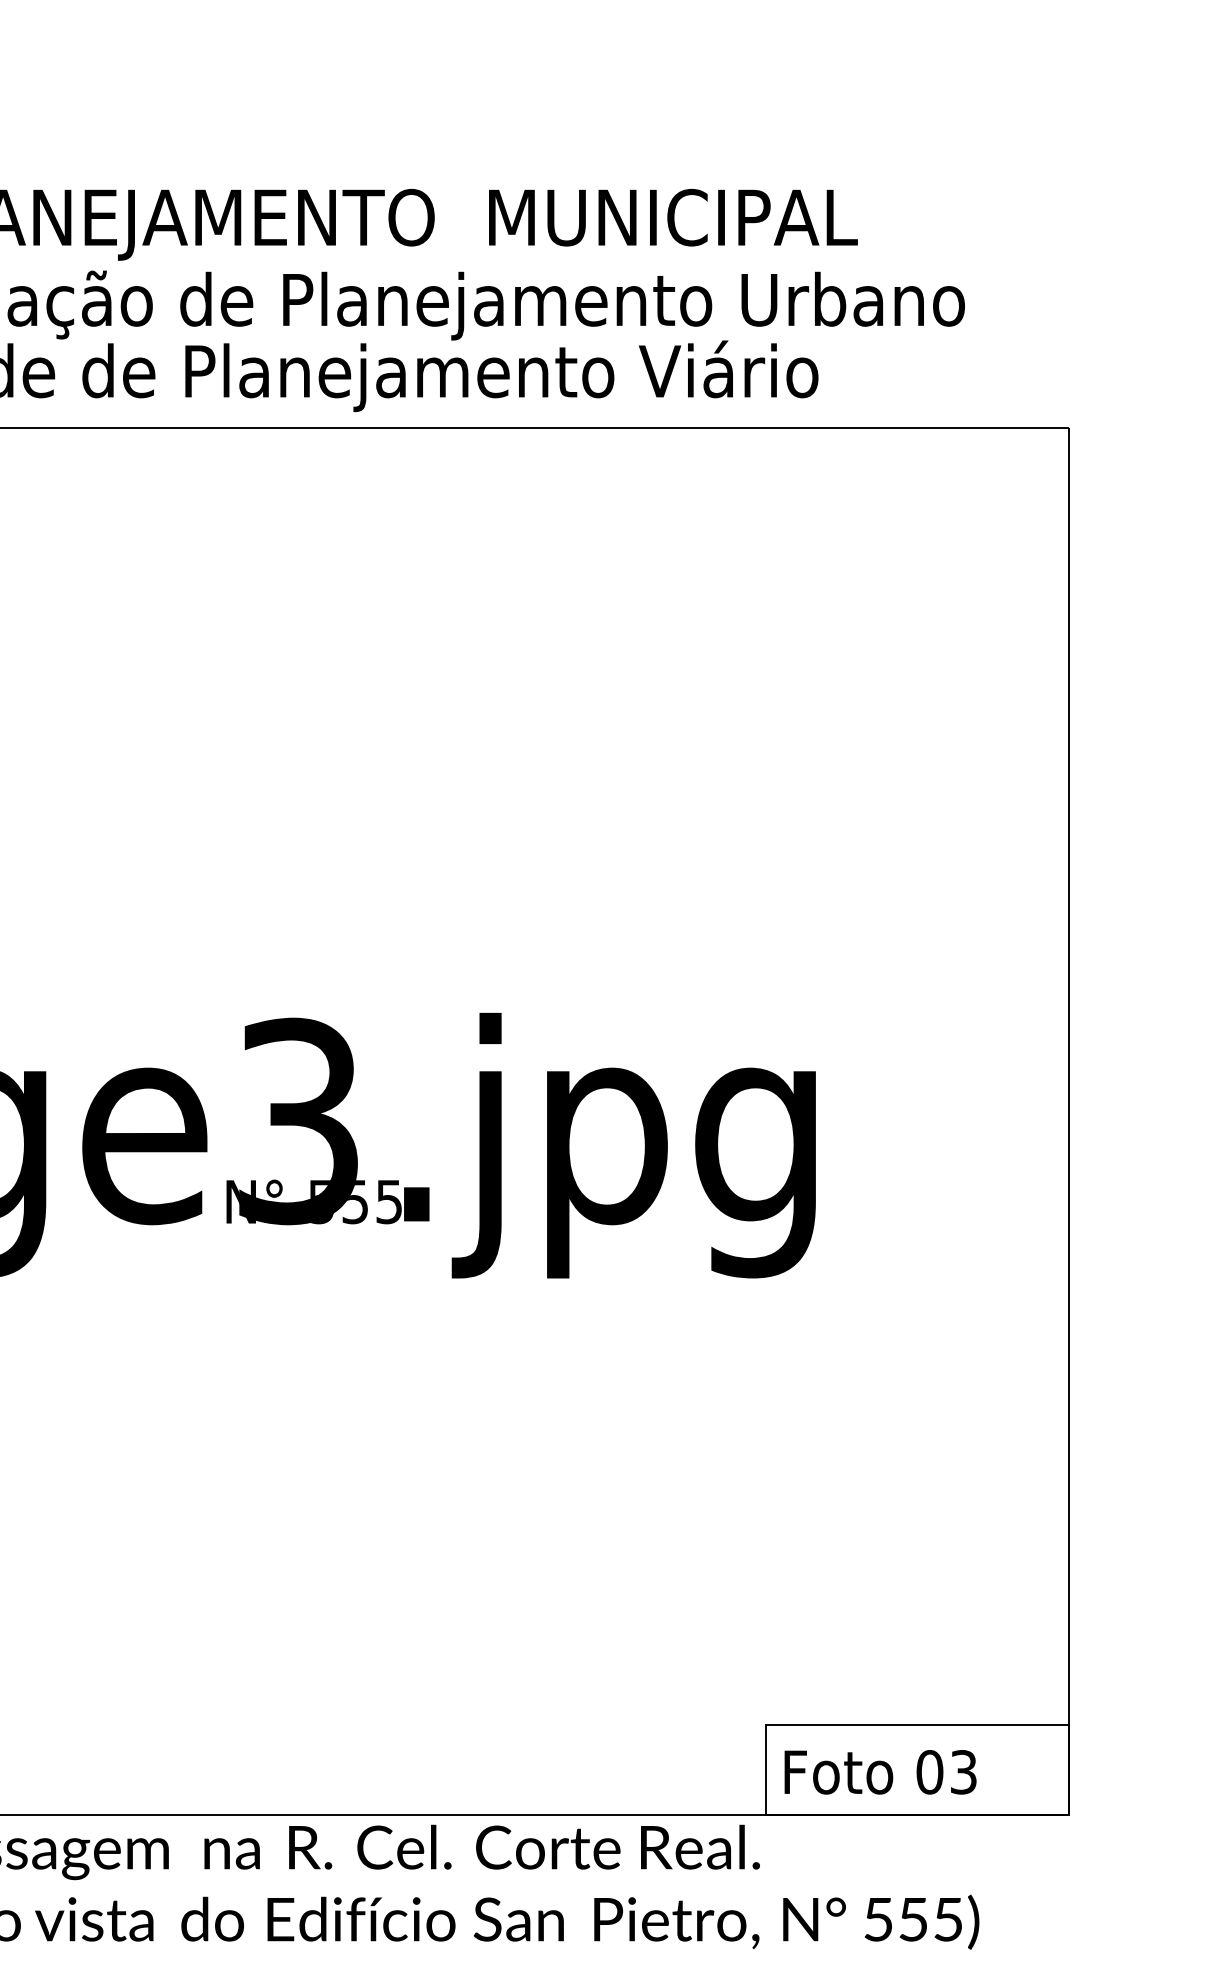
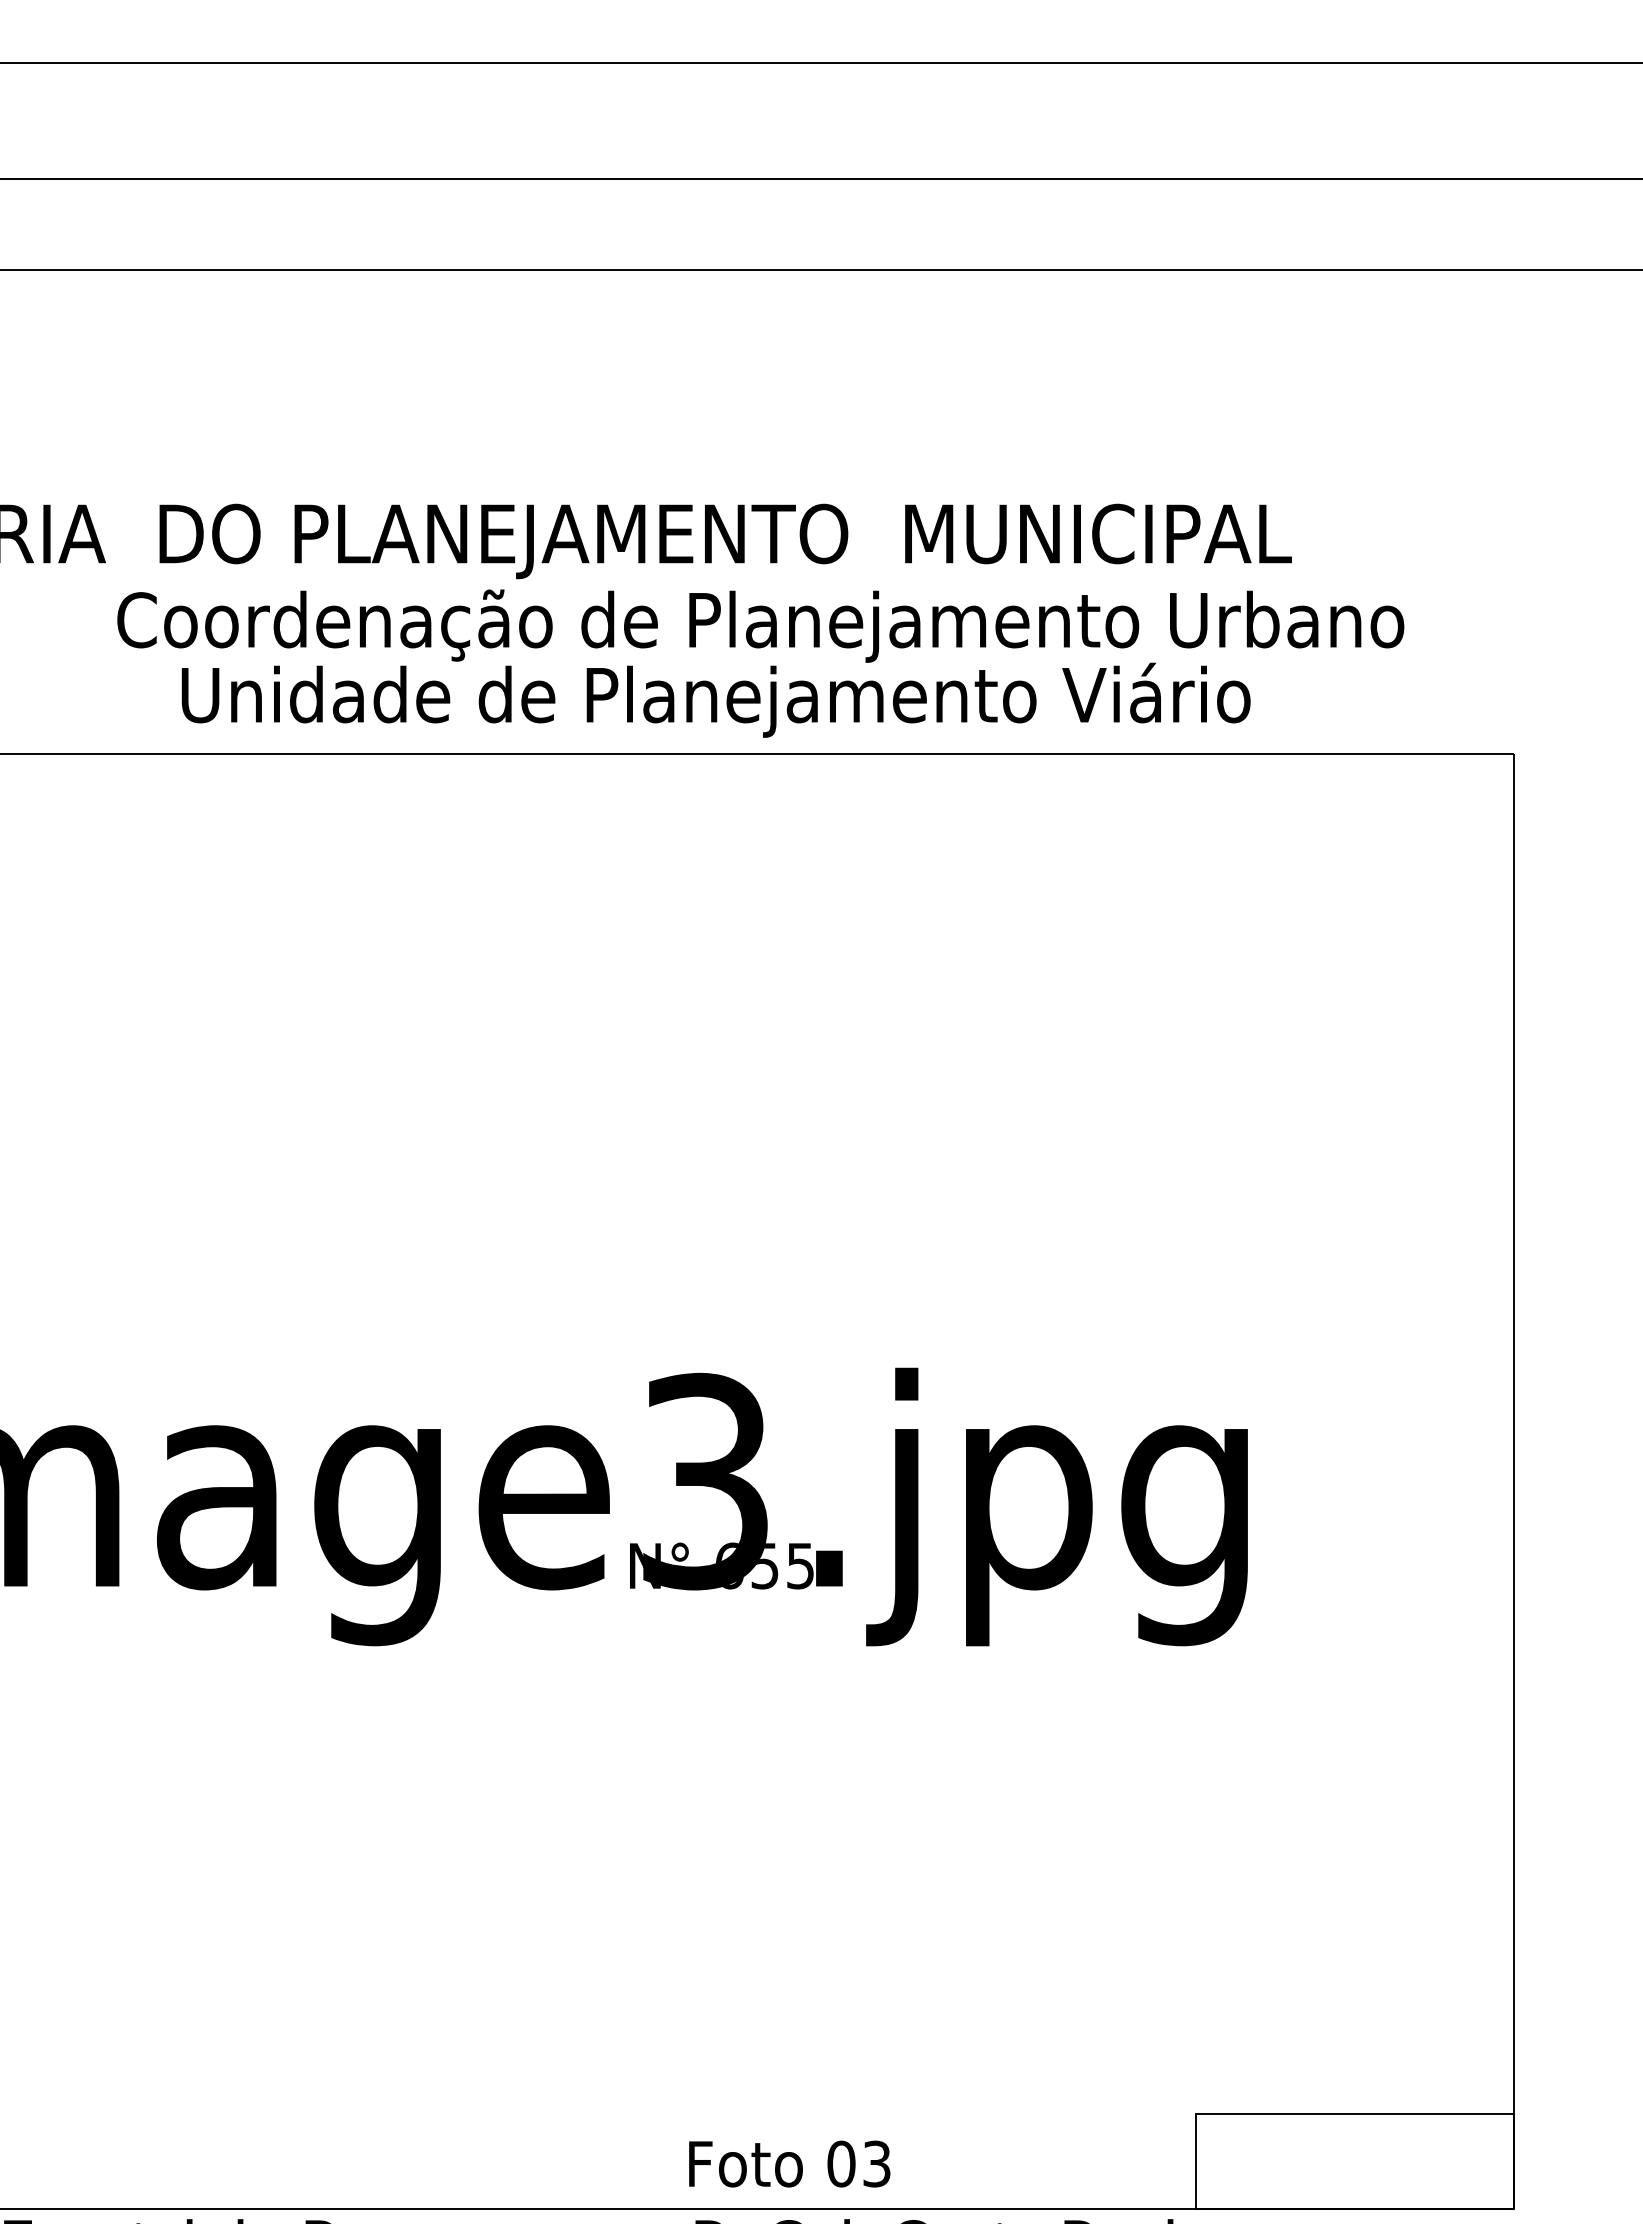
text: (321, 1201) -> (729, 1565), 555 -> 655
text: (880, 1771) -> (789, 2163), moved

